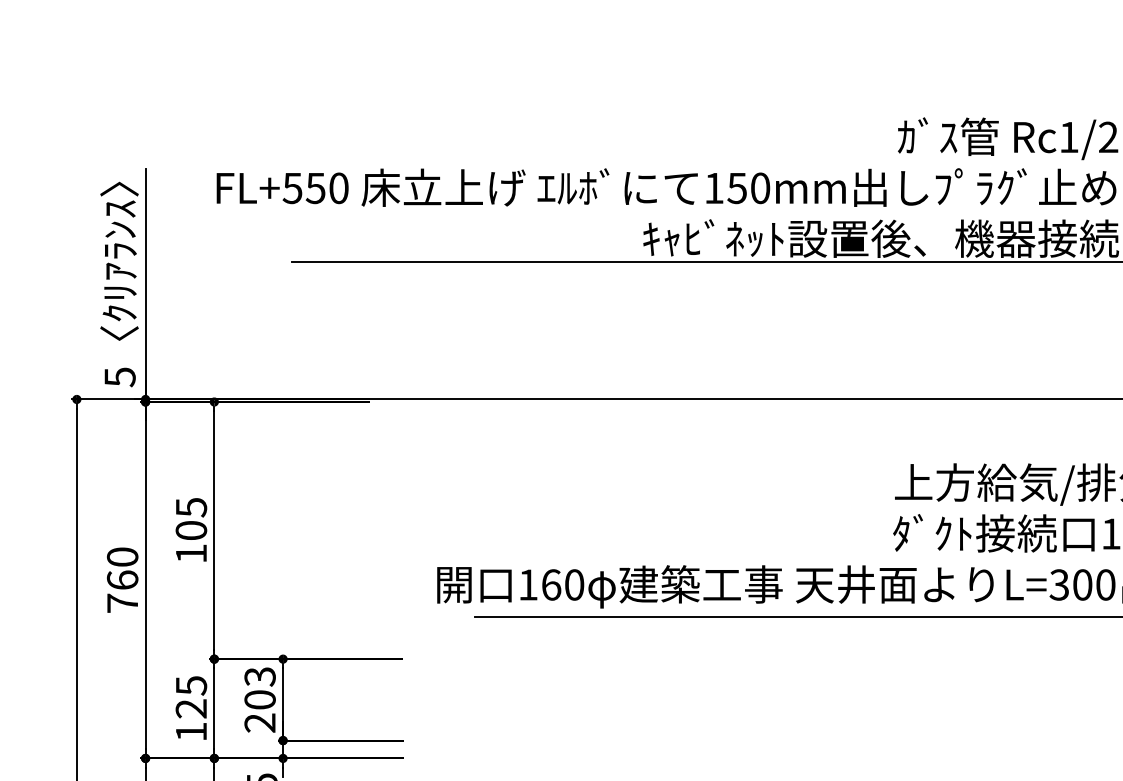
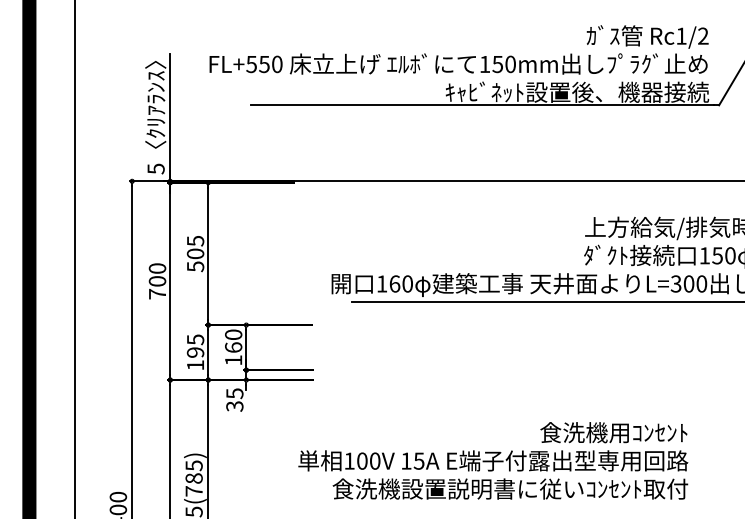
text: (191, 553) -> (195, 266), 105 -> 505
text: (122, 580) -> (157, 281), 760 -> 700
text: (259, 699) -> (233, 347), 203 -> 160
text: (191, 708) -> (195, 352), 125 -> 195

